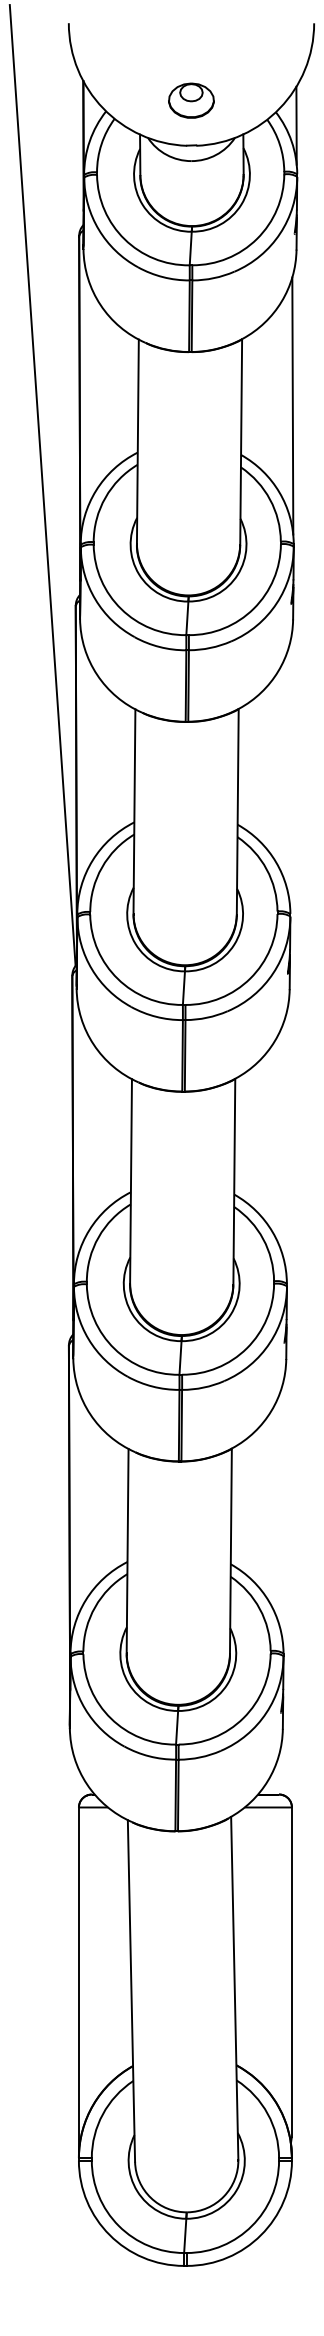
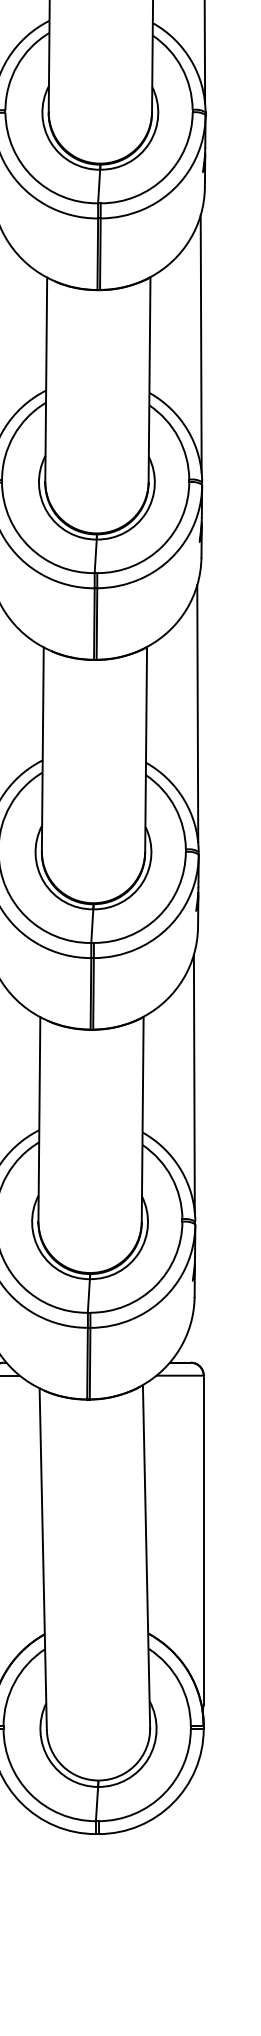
line: (288, 775) -> (200, 343), added
line: (285, 1145) -> (197, 713), added
line: (282, 1514) -> (194, 1082), added

